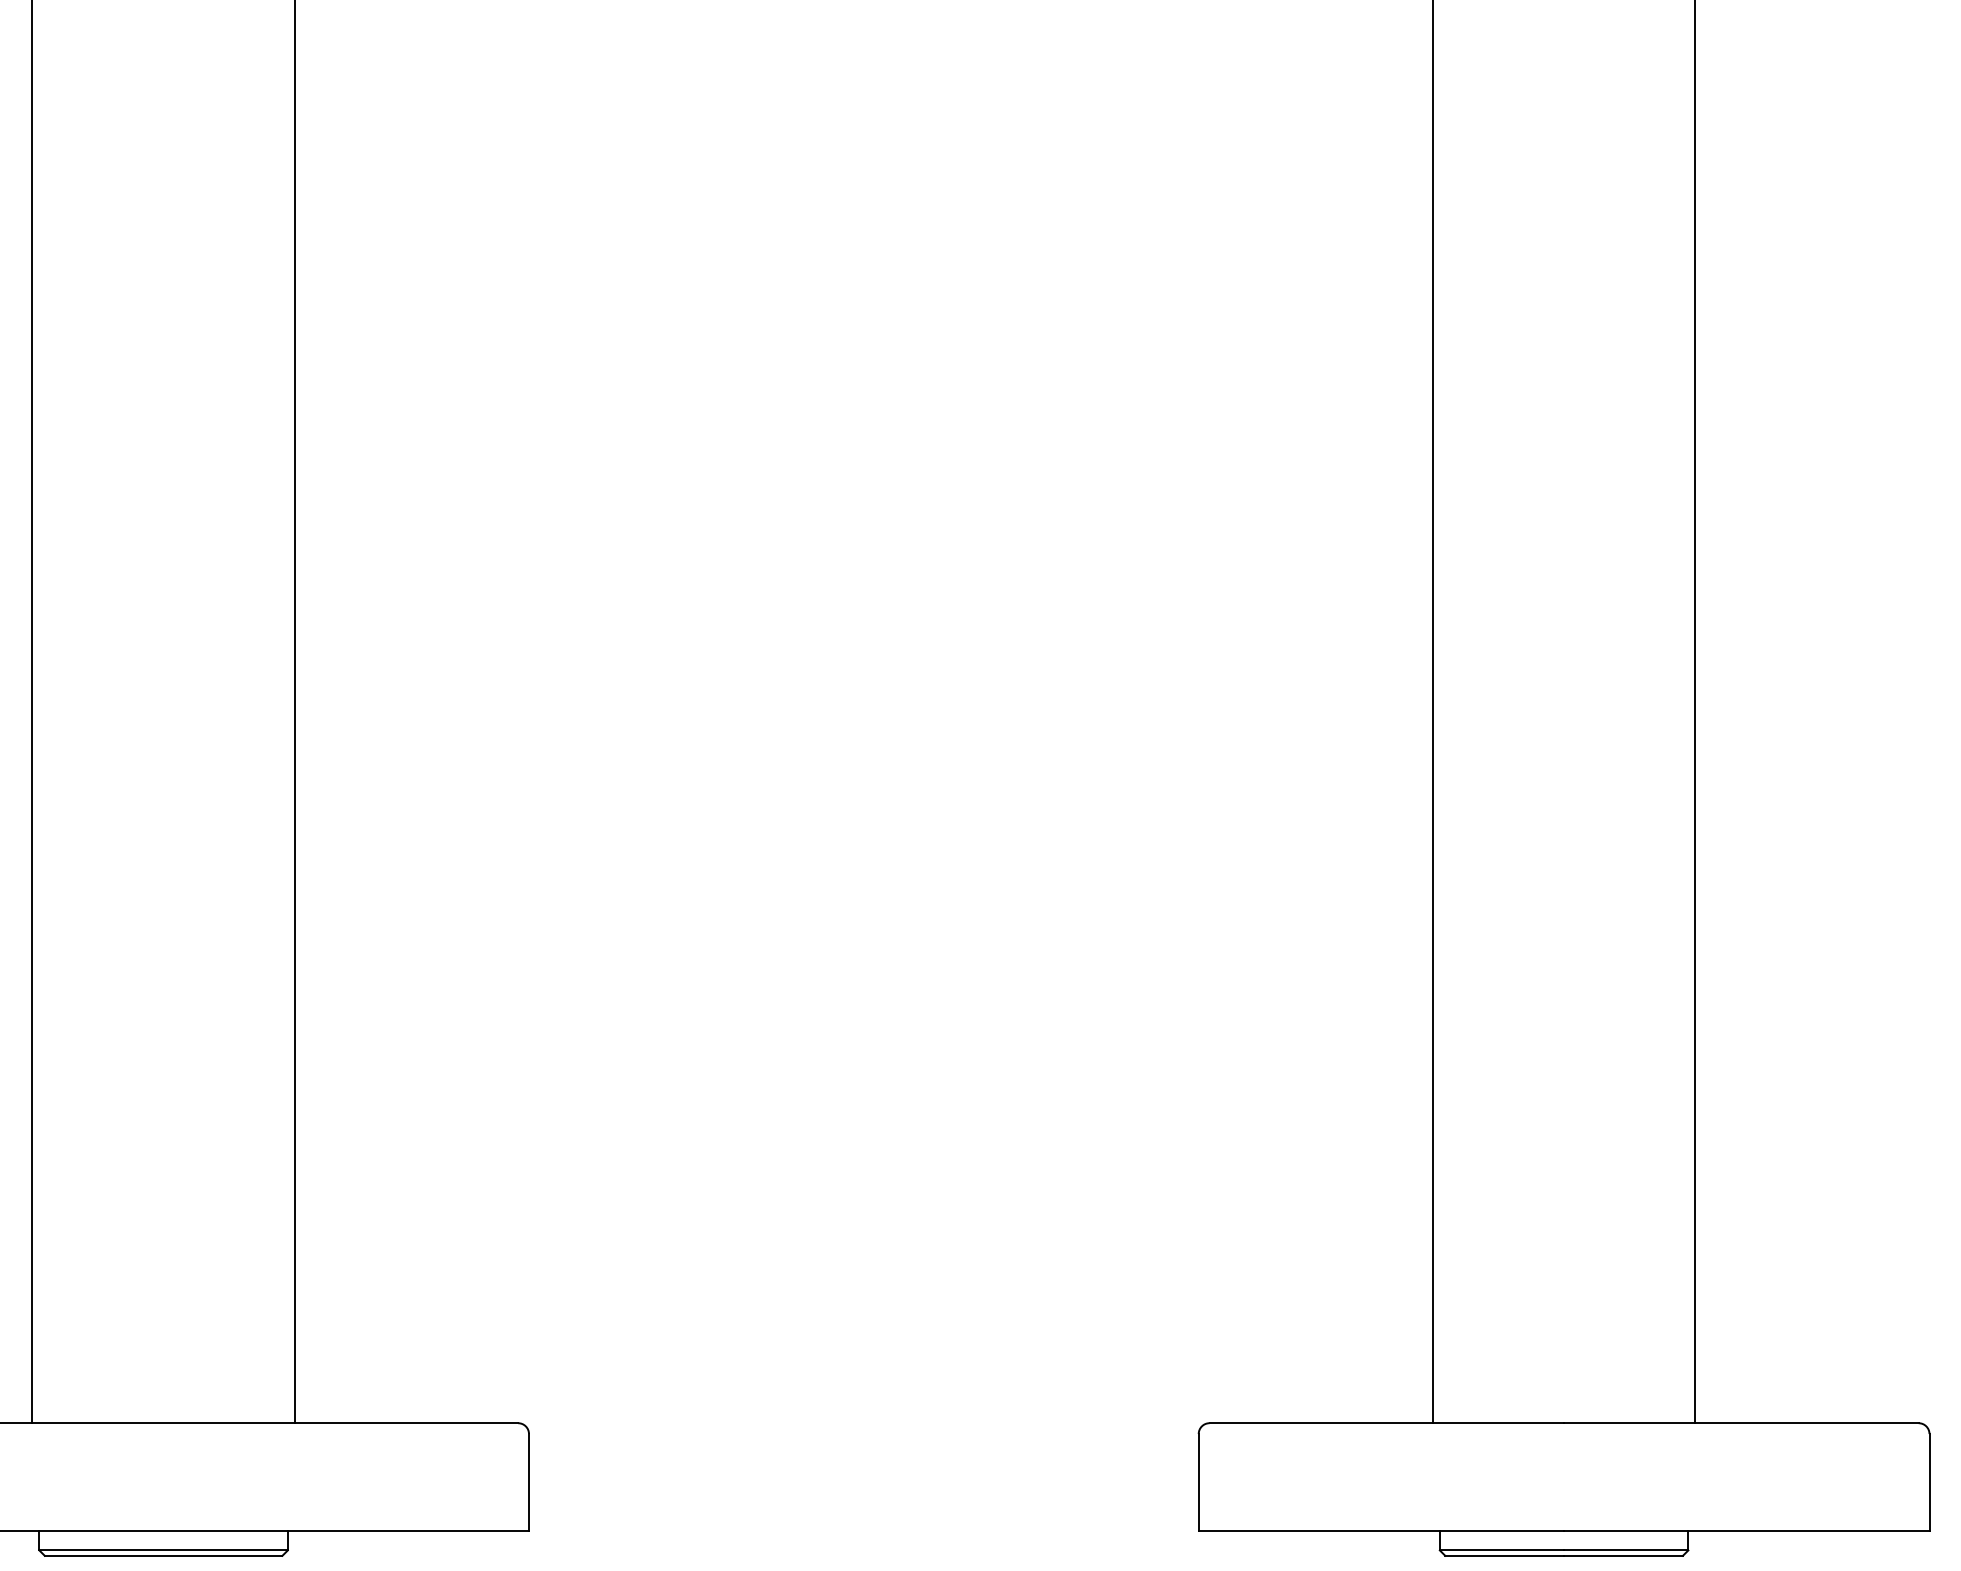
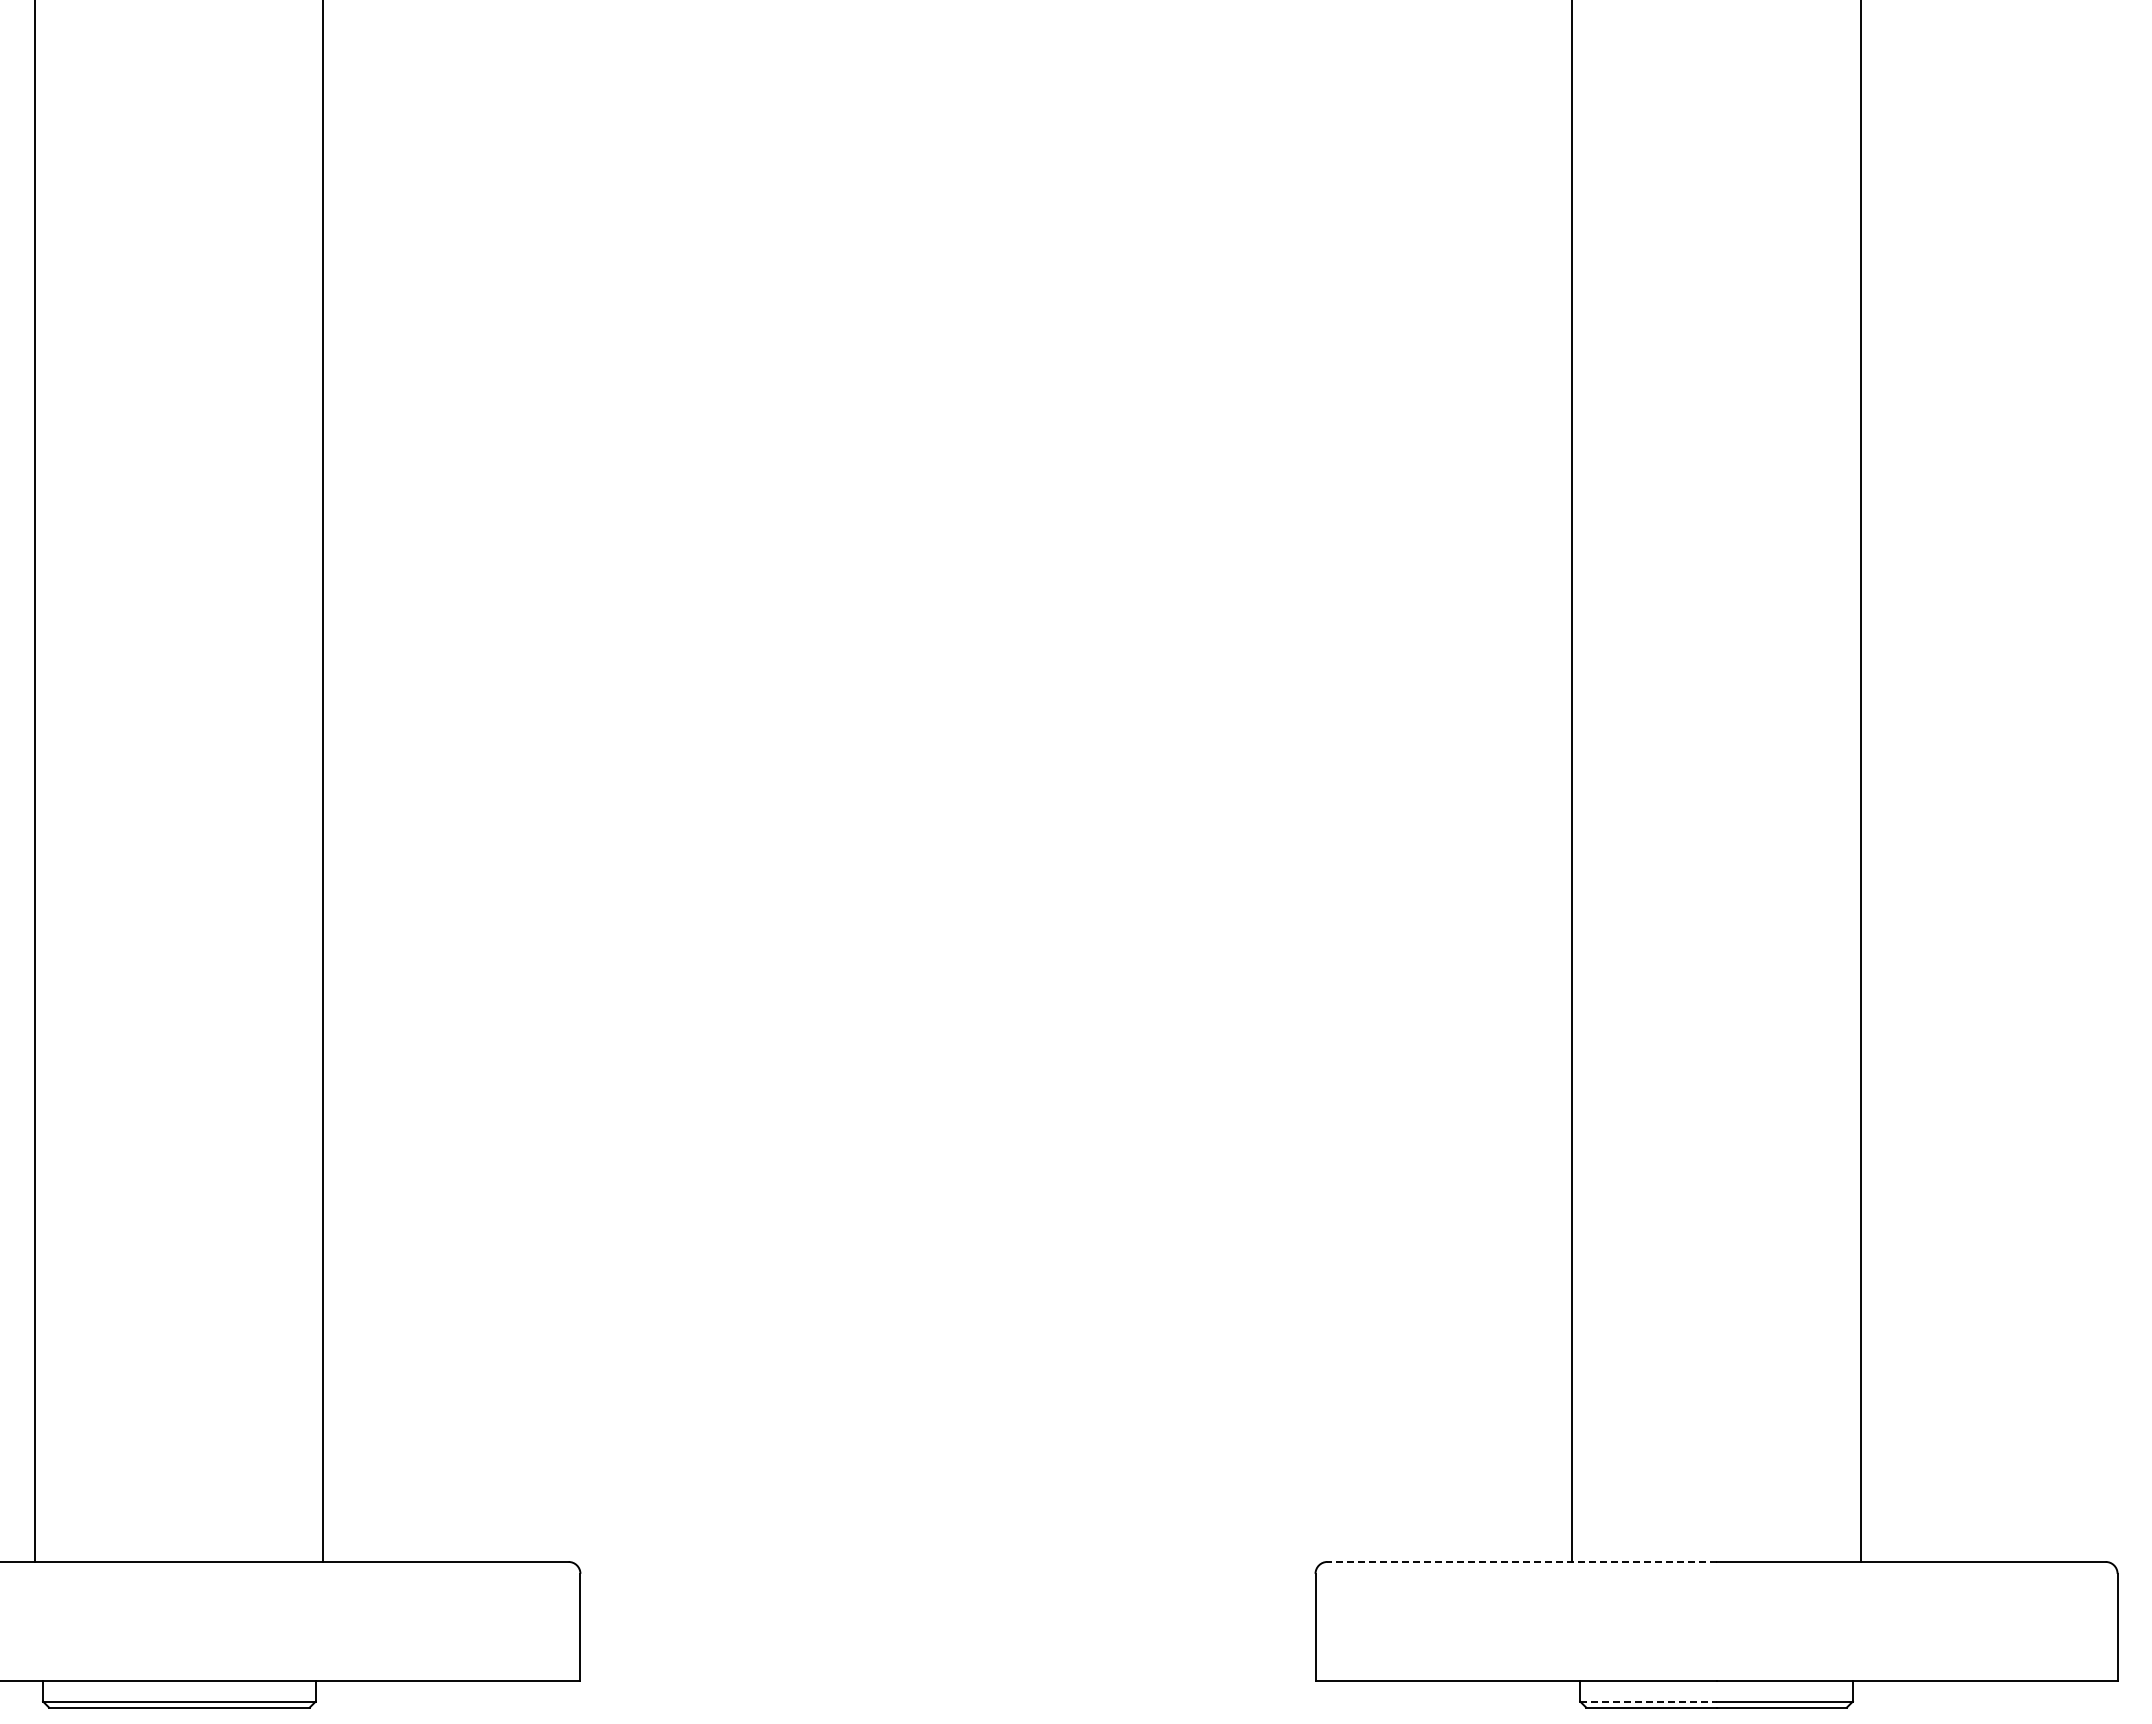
line: (1386, 1422) -> (1521, 1561), solid -> dashed
line: (1502, 1550) -> (1648, 1701), solid -> dashed

